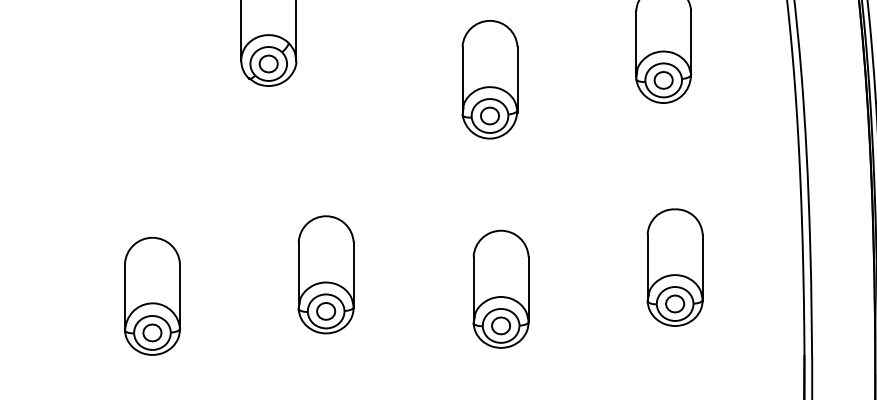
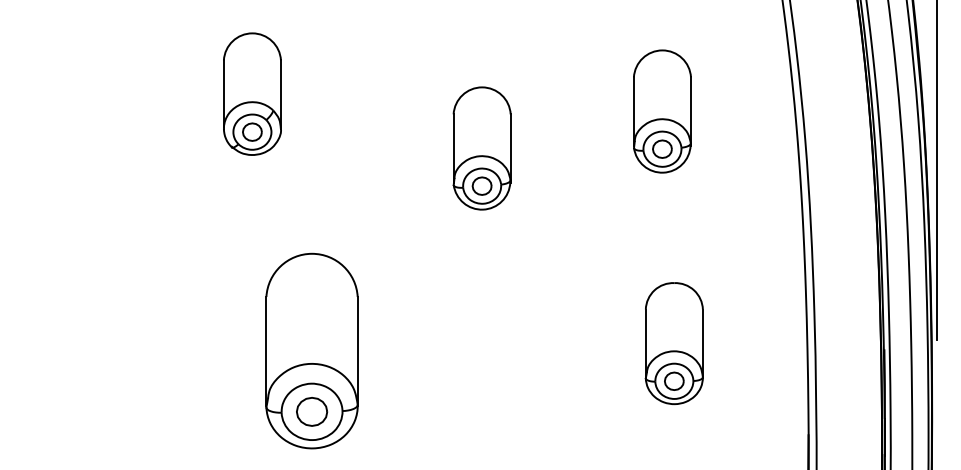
part: (325, 274) -> (311, 350), size x1.6
part: (500, 288) -> (493, 365), removed
part: (152, 296) -> (131, 373), removed

